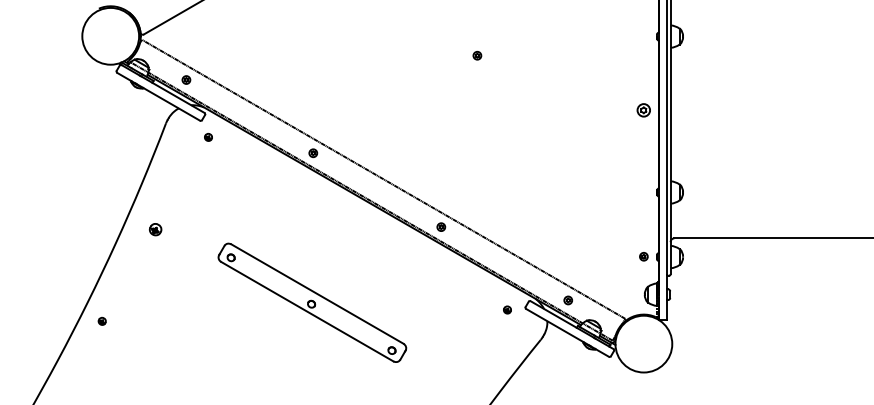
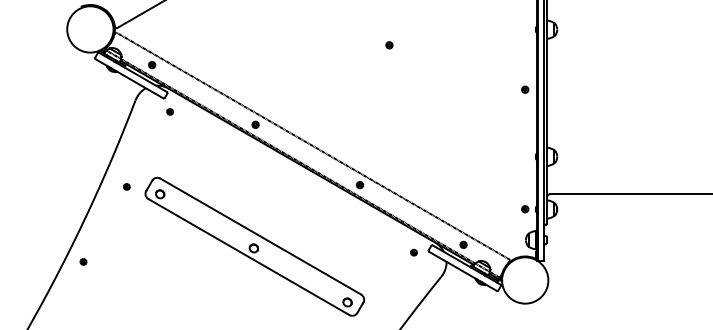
part: (643, 109) -> (524, 89), size x0.62
part: (154, 228) -> (126, 186), size x0.62
part: (312, 302) -> (254, 246), size x1.43

